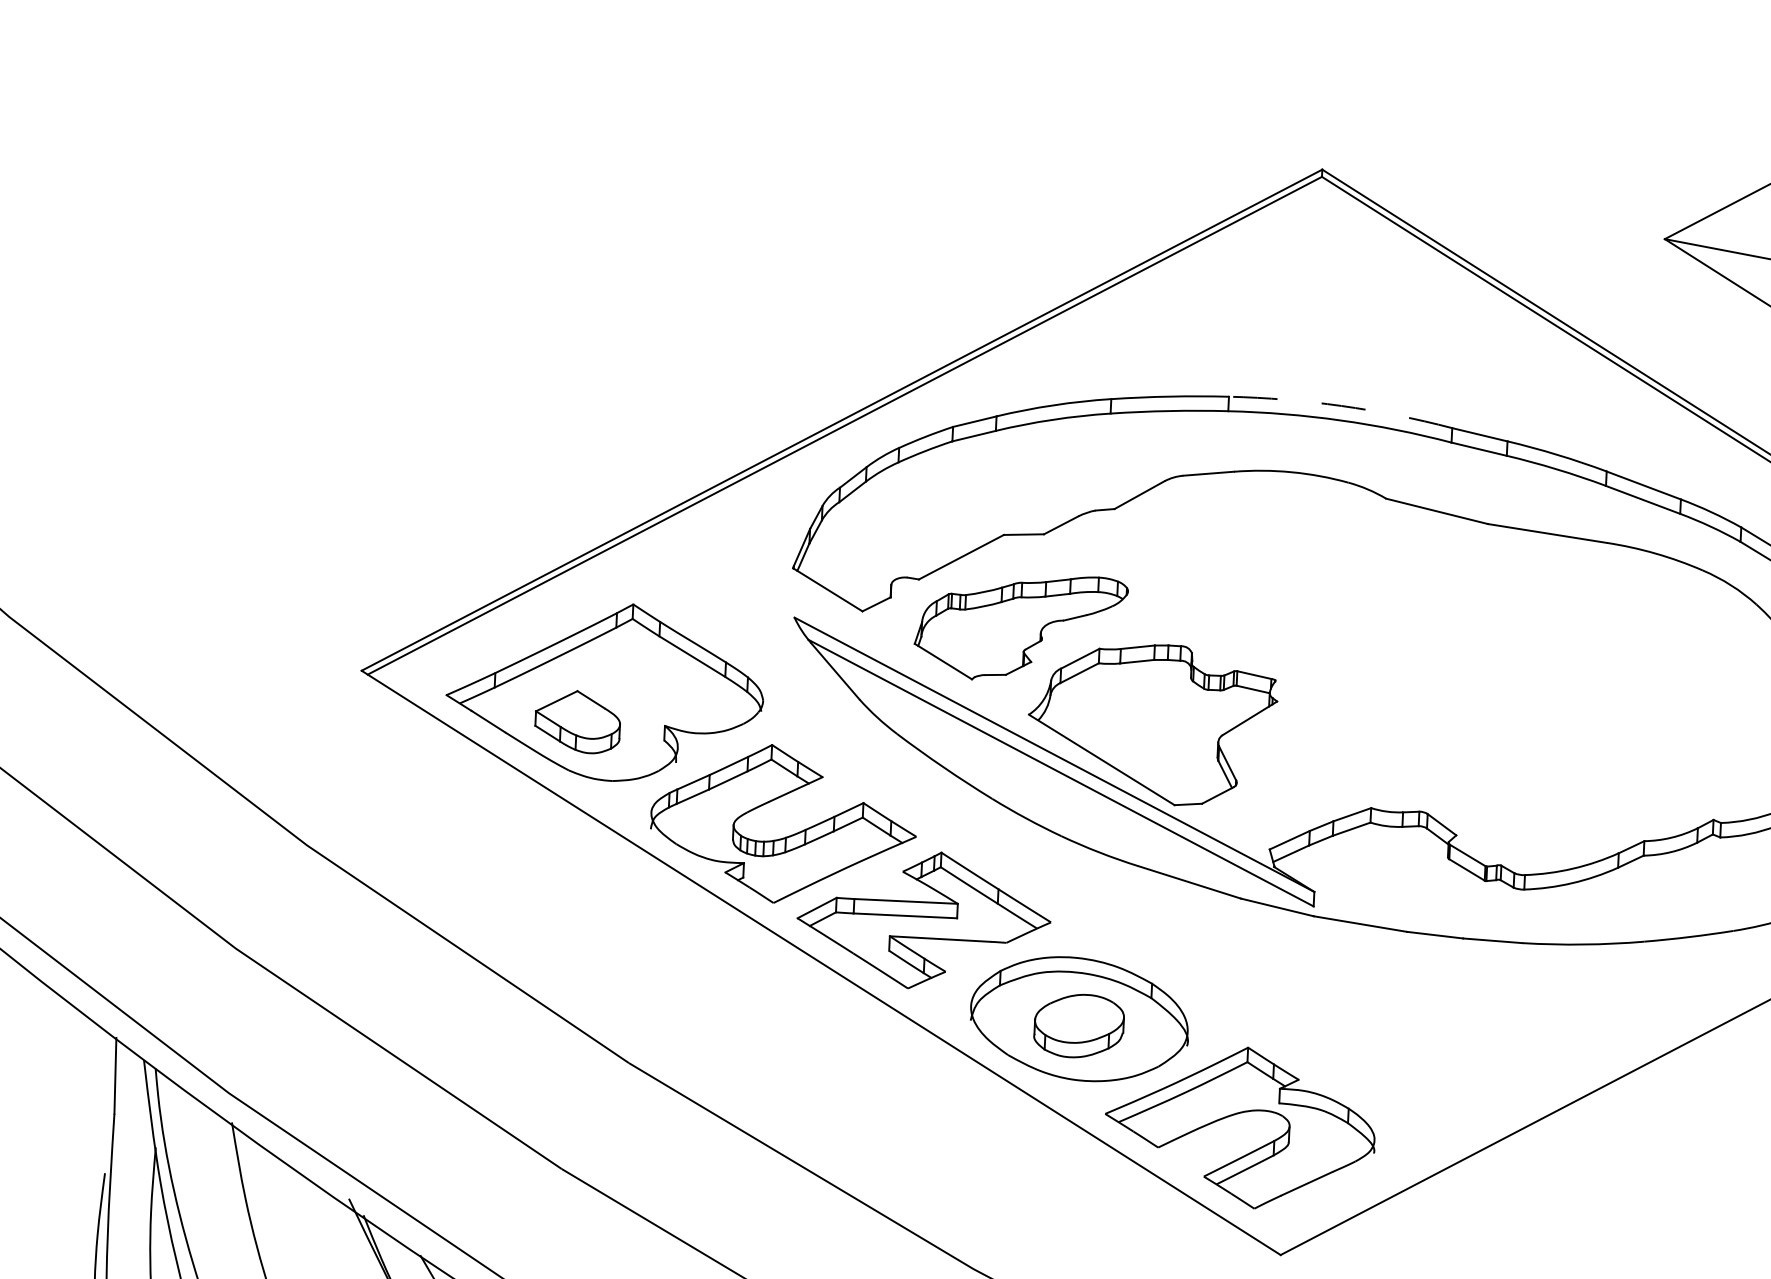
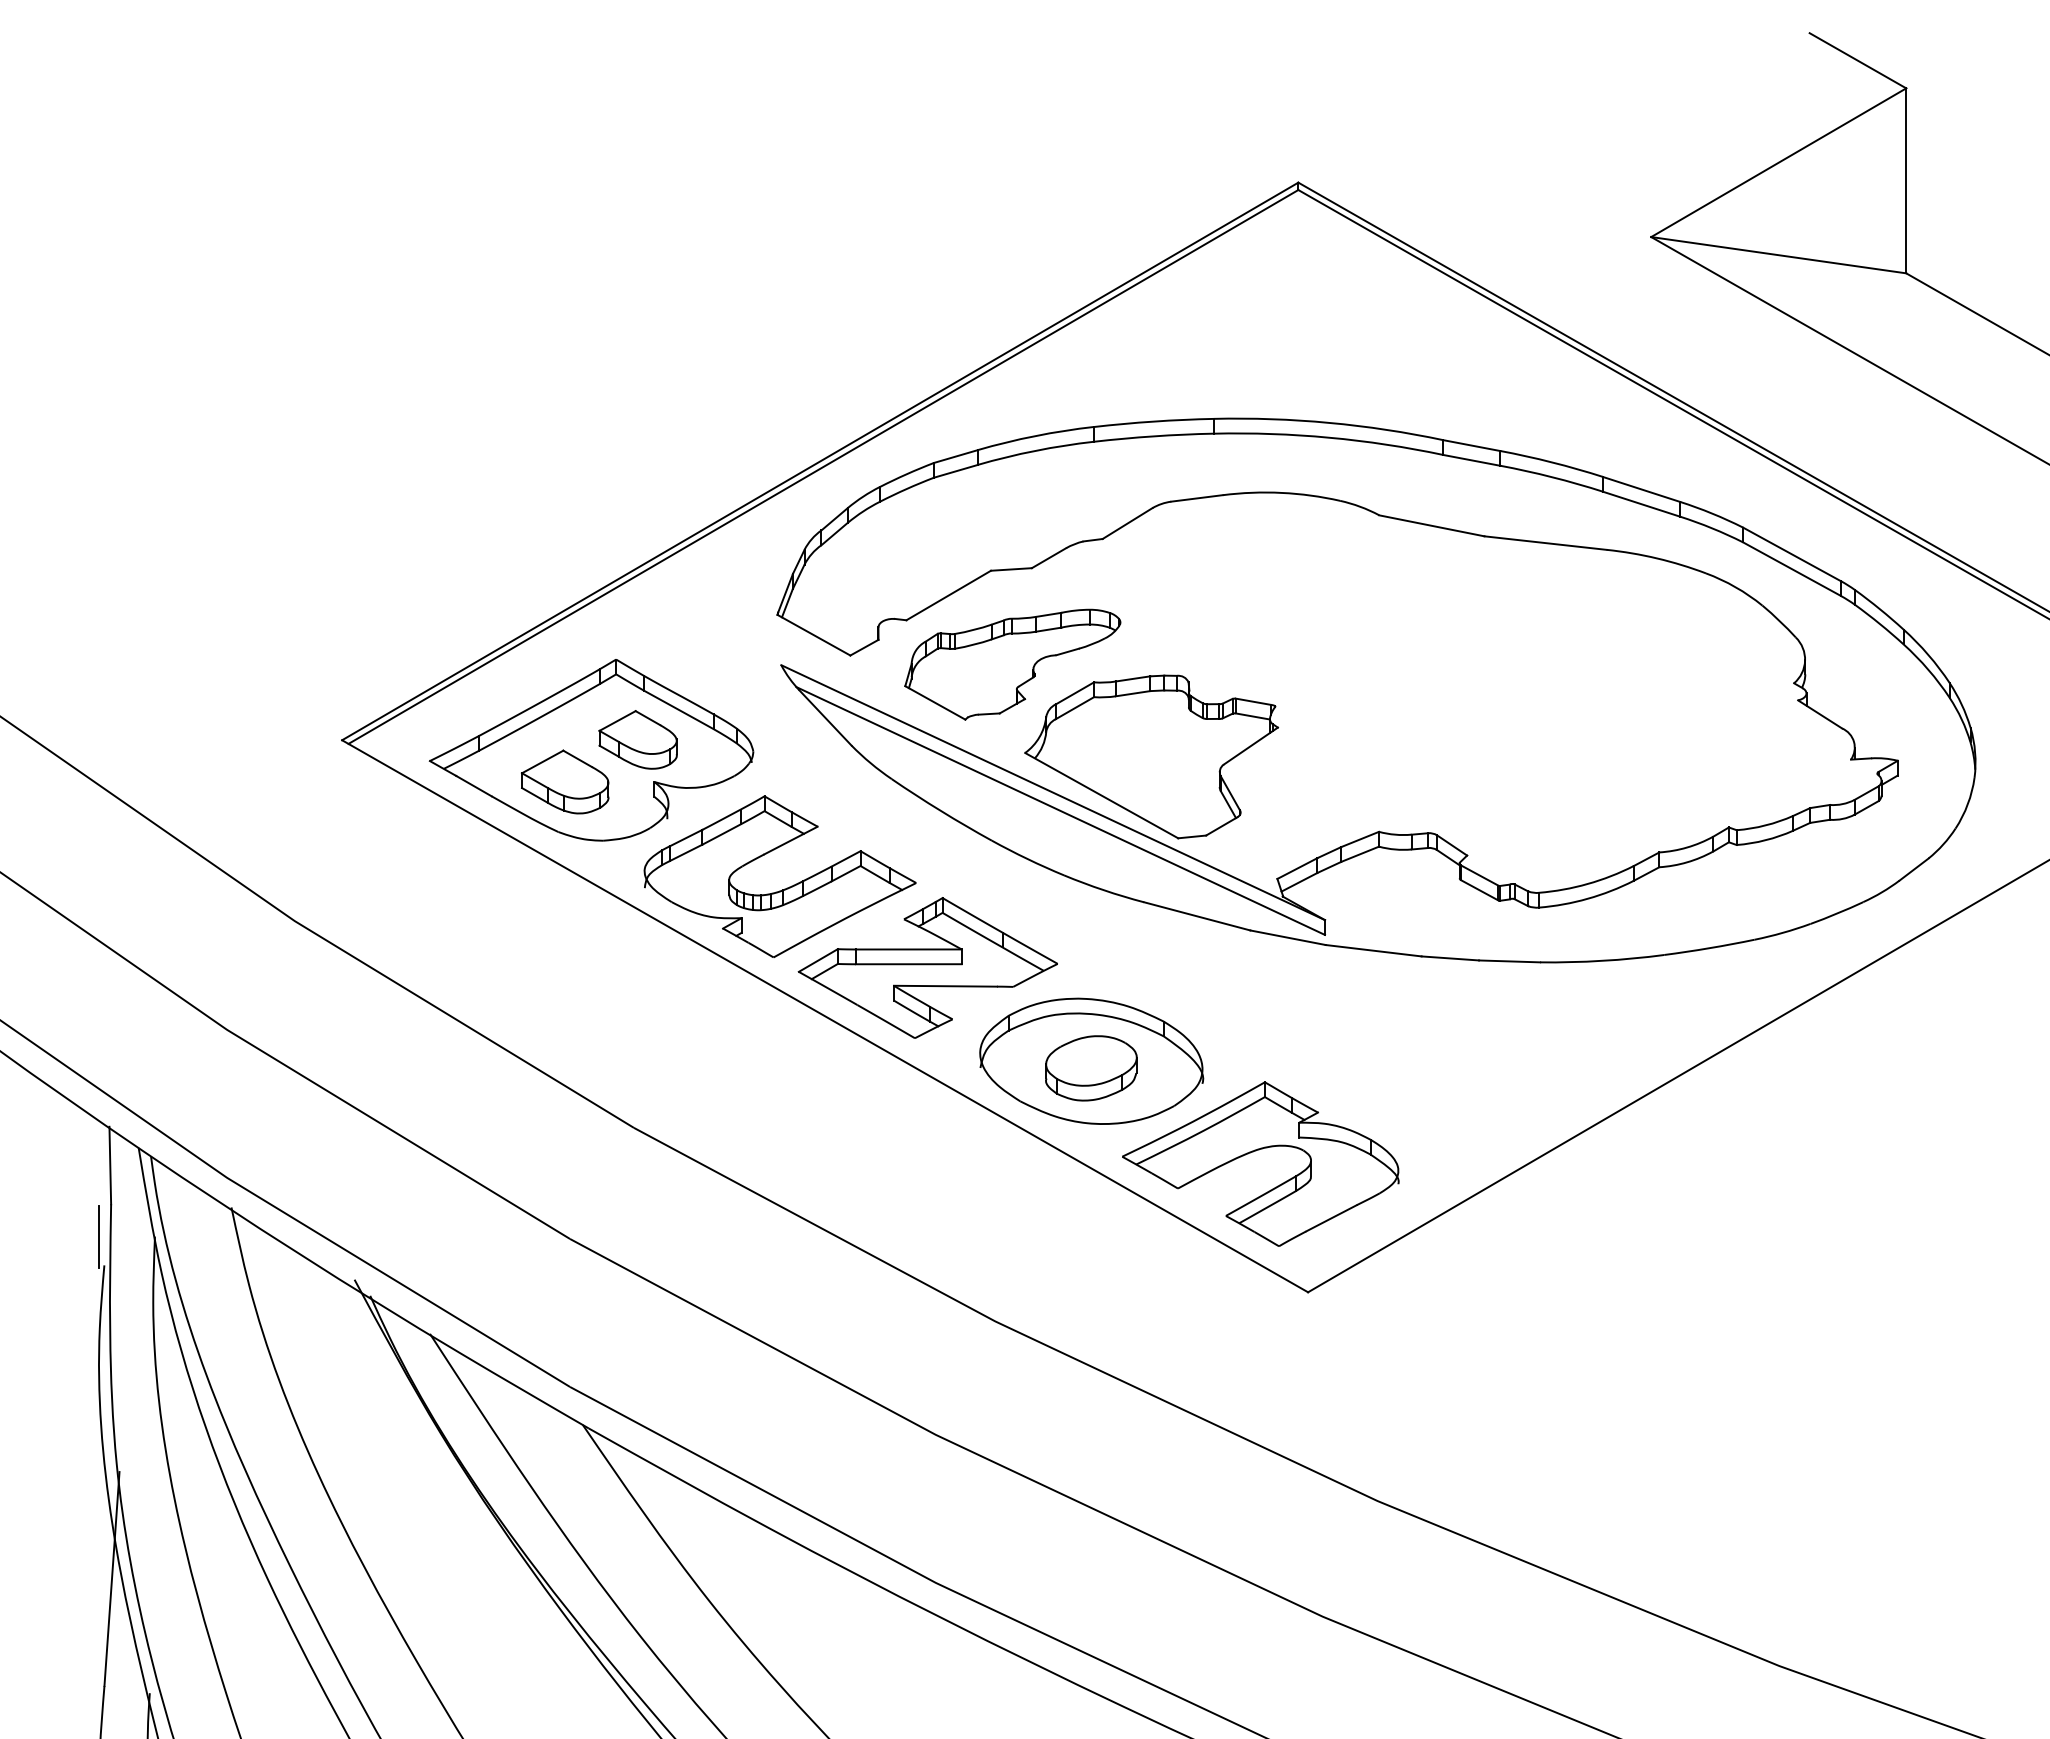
arc: (1341, 405) -> (1329, 422), dashed -> solid
part: (650, 683) -> (637, 739), added
line: (100, 1144) -> (98, 1236), added

